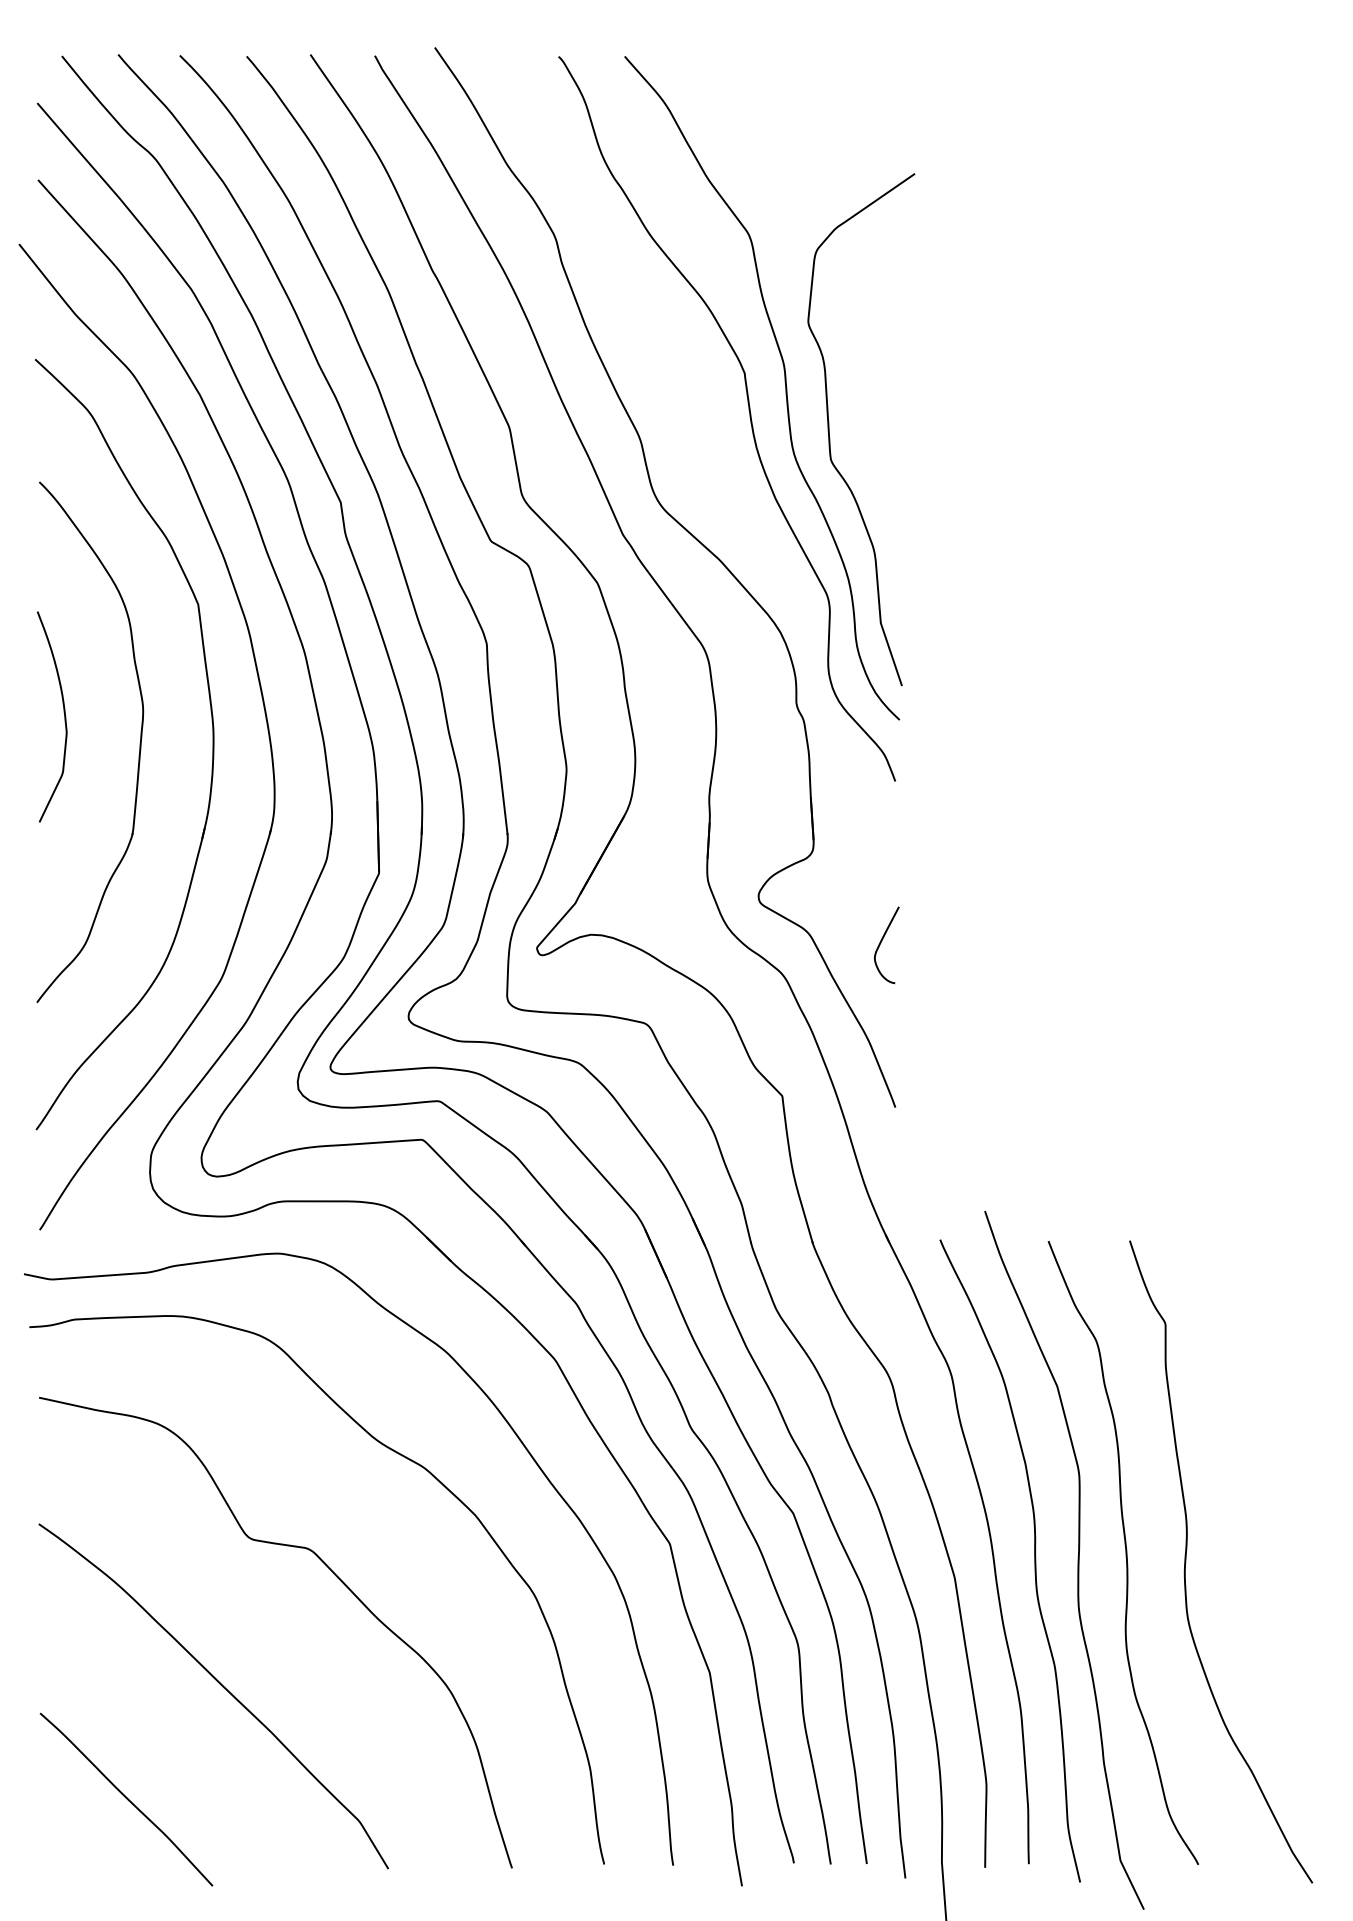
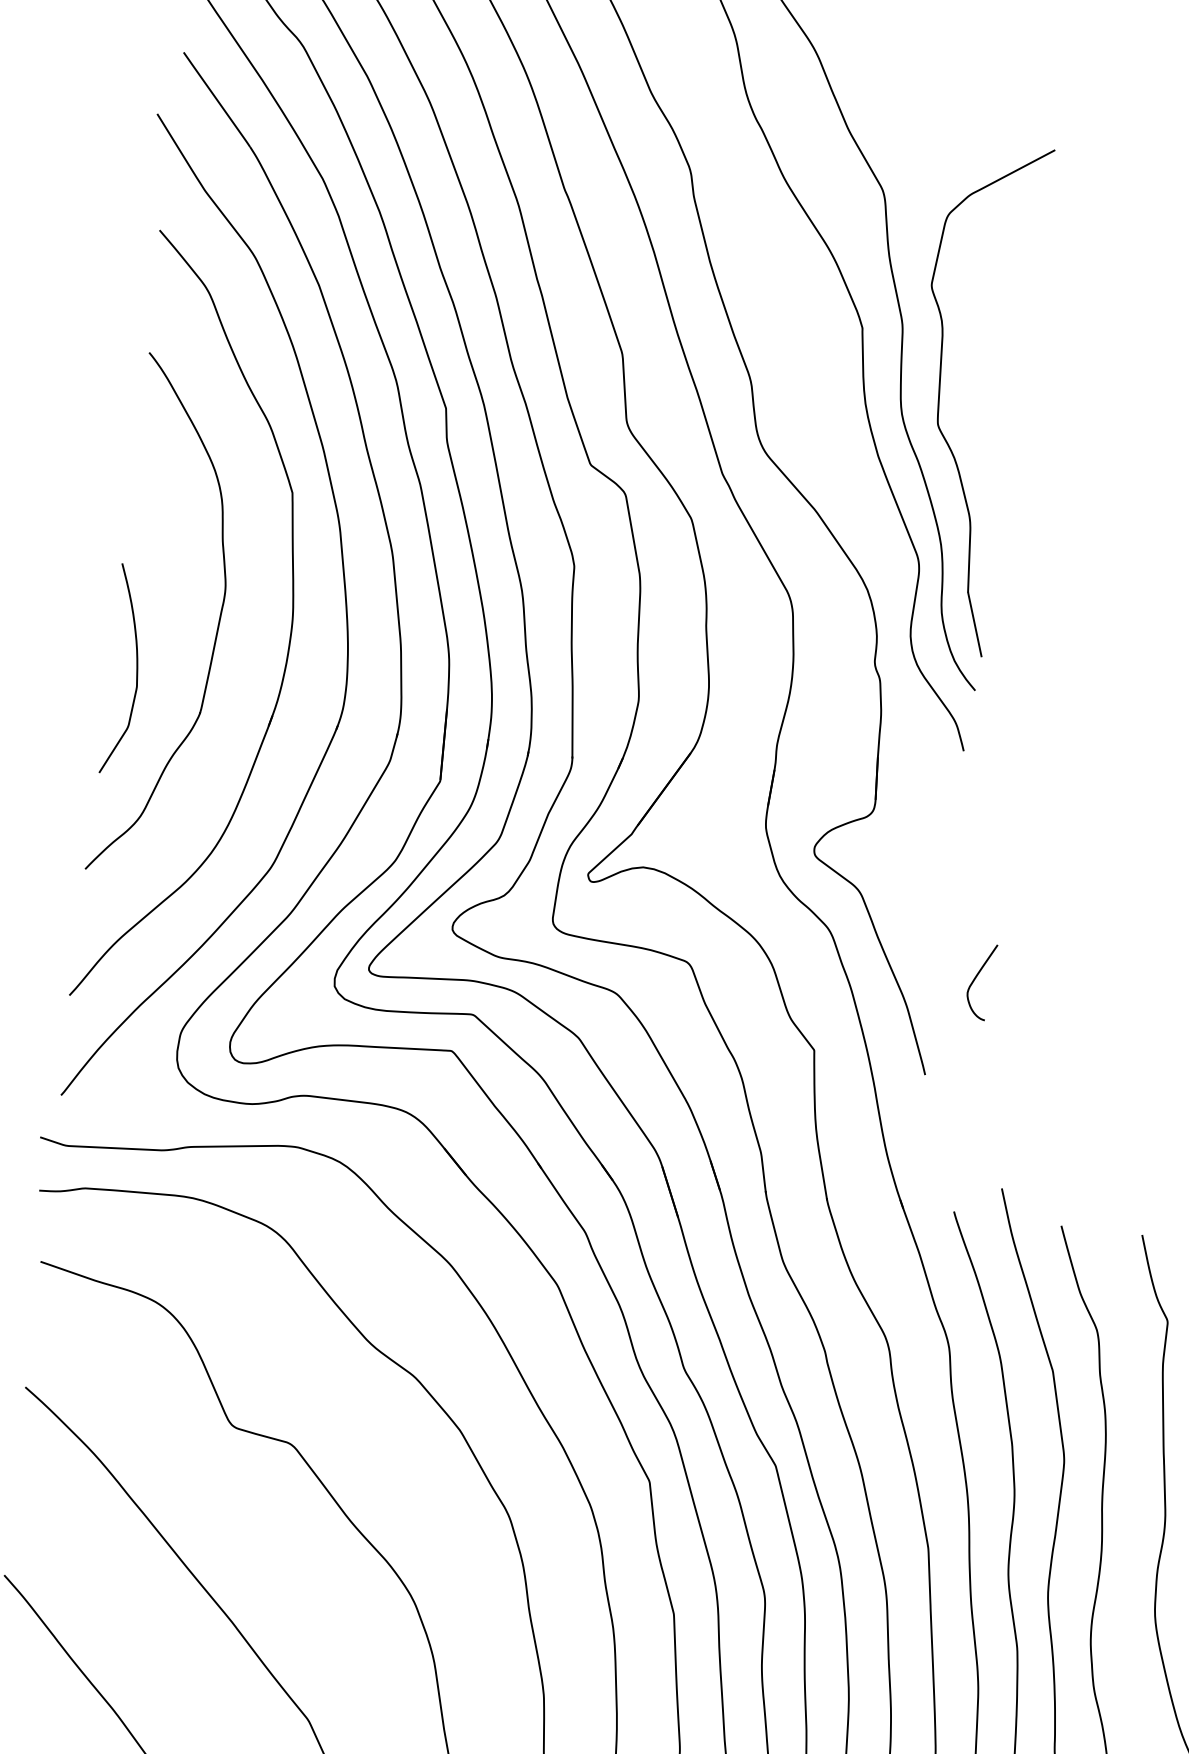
curve: (63, 712) -> (136, 666), moved
curve: (881, 943) -> (975, 979), moved

